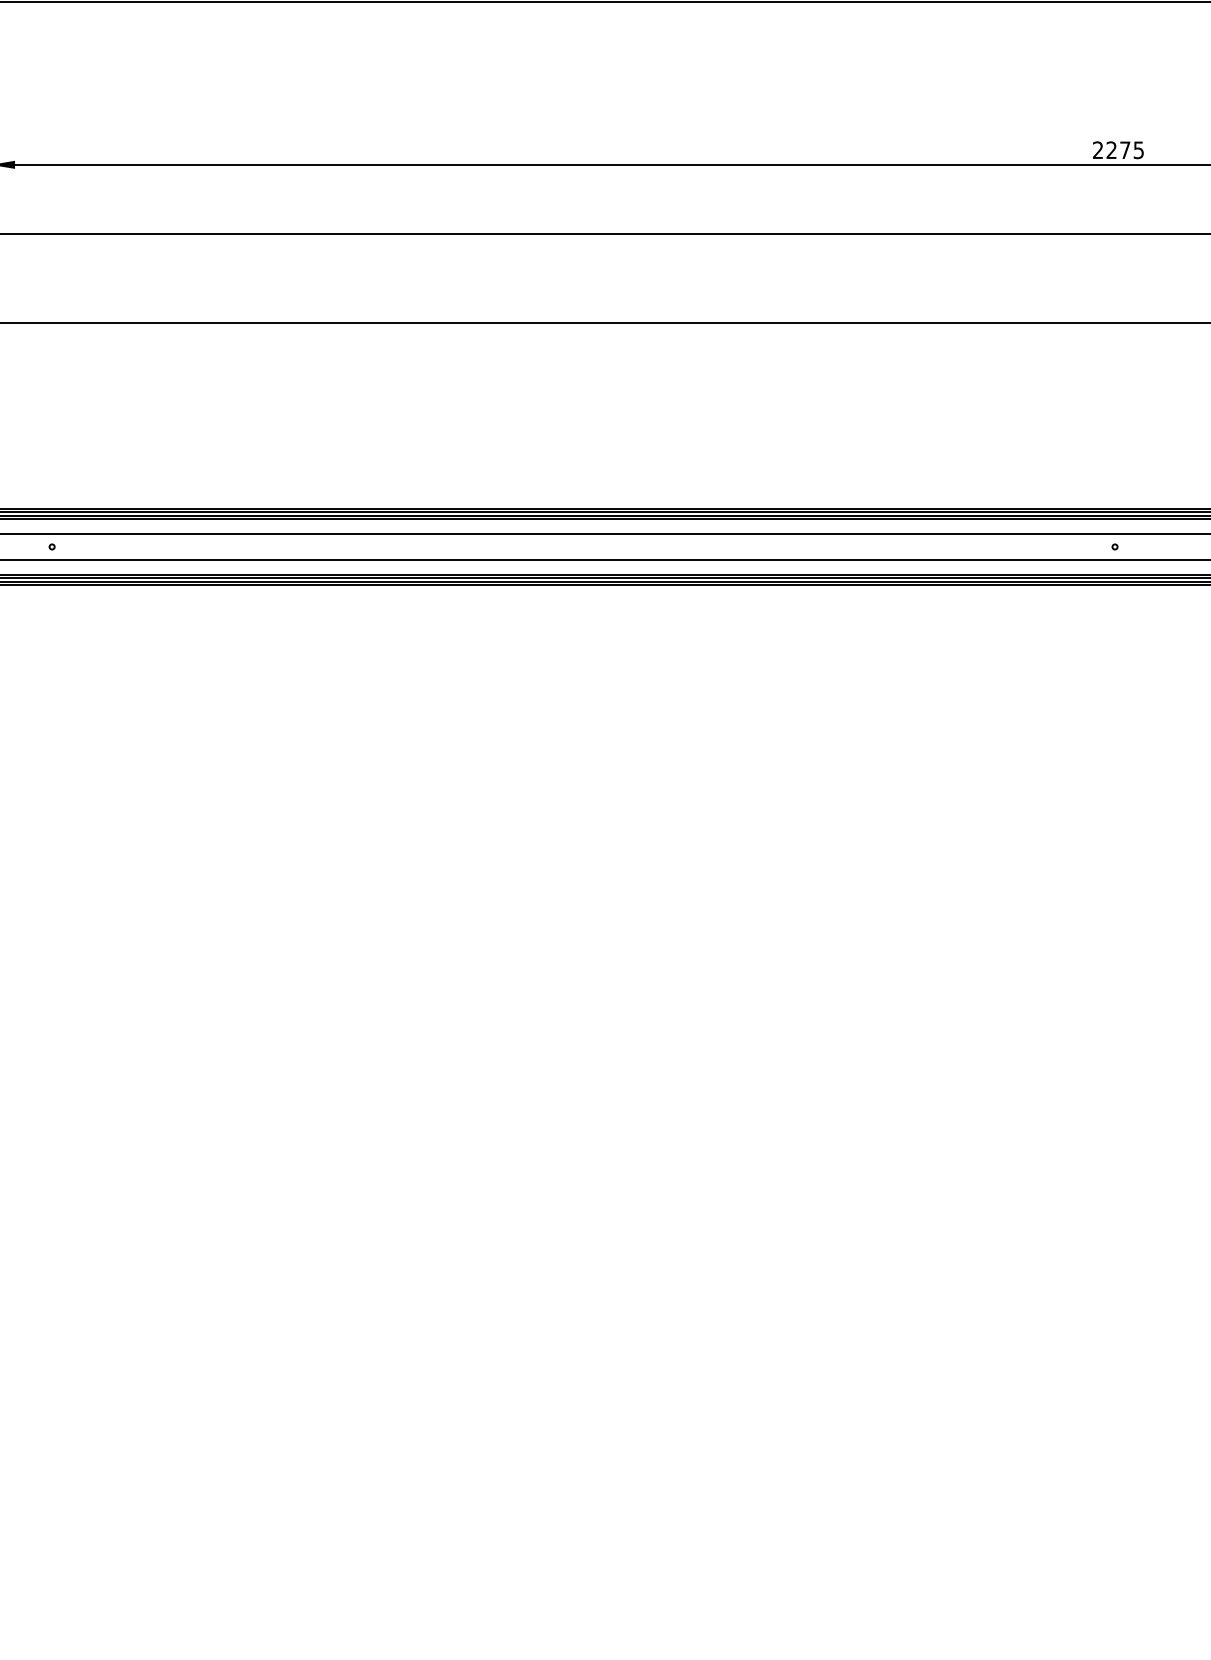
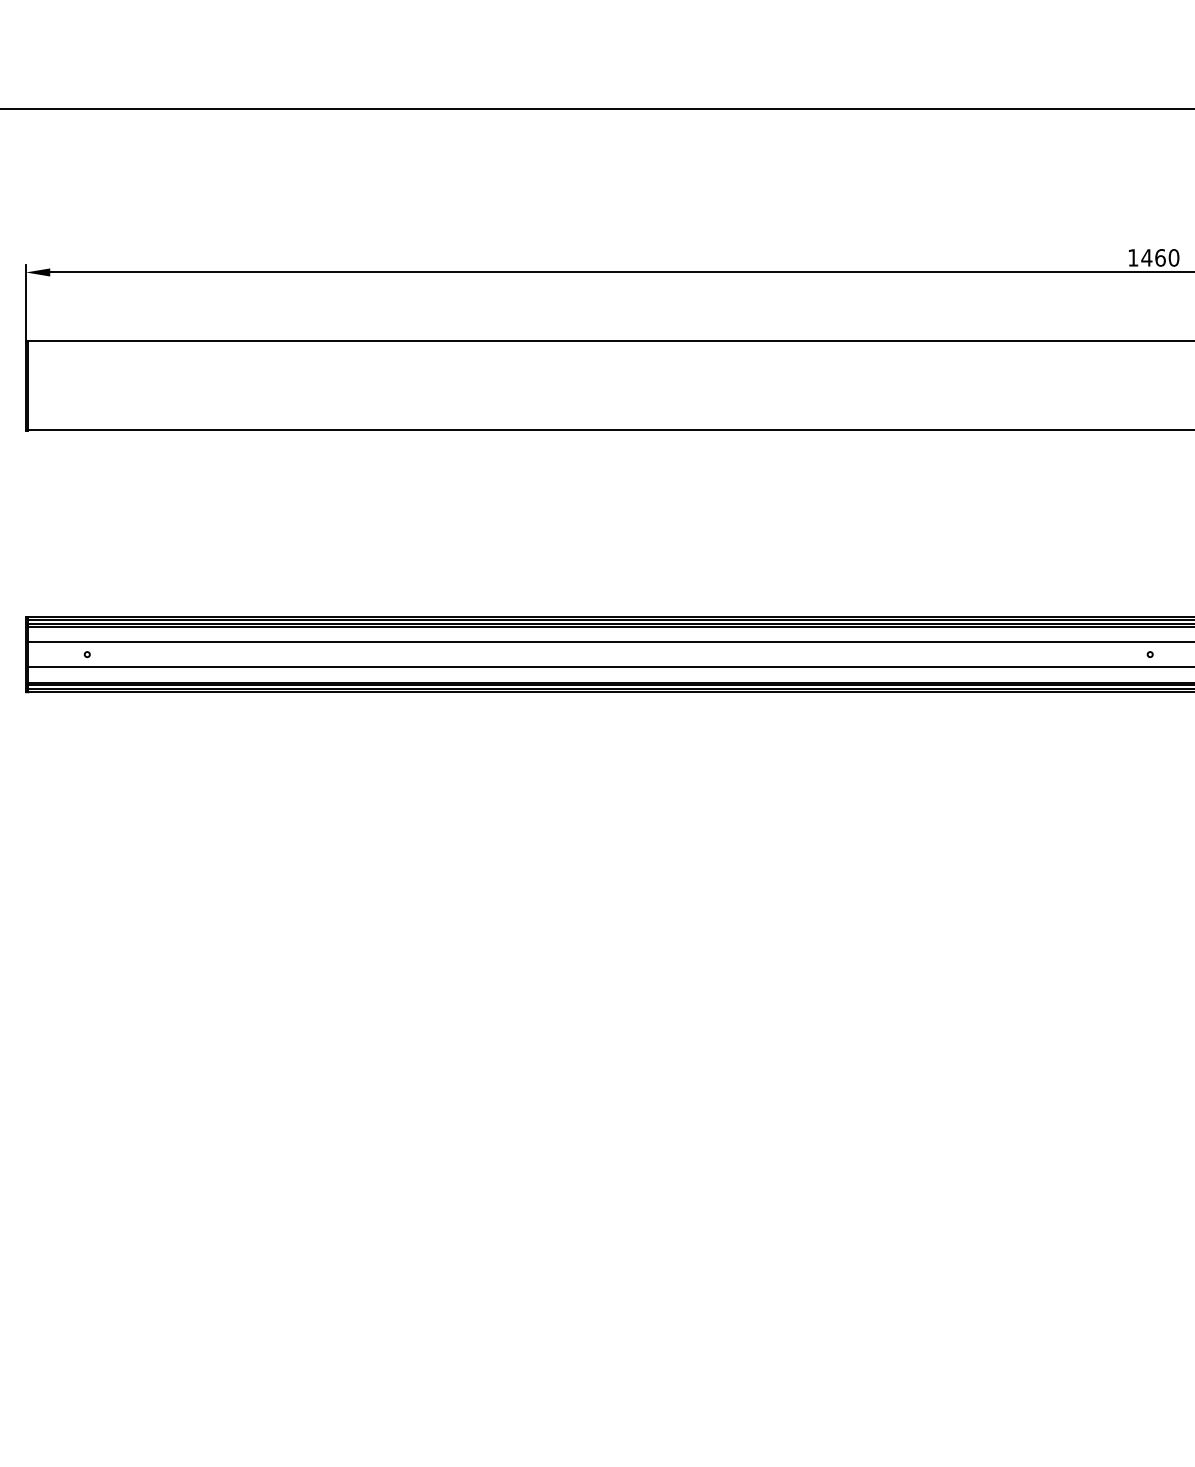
text: (1118, 150) -> (1153, 258), 2275 -> 1460

